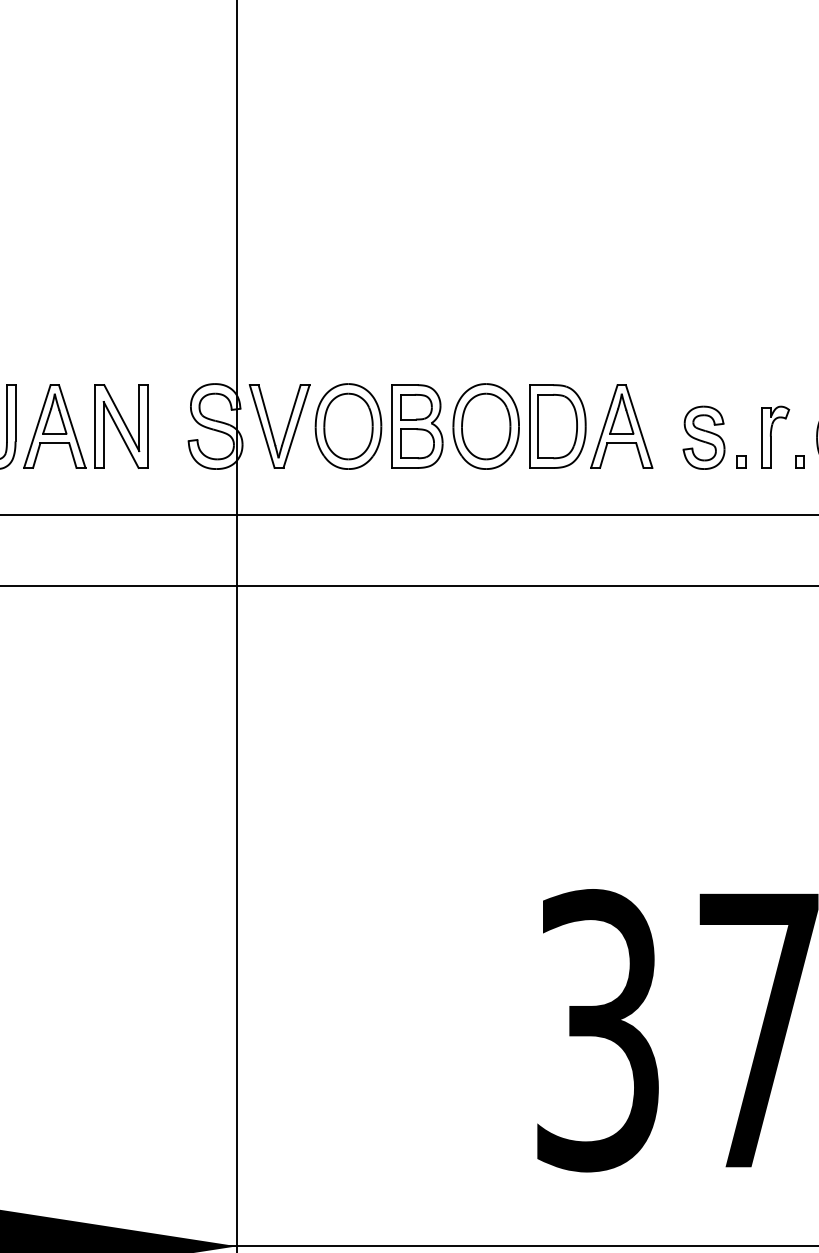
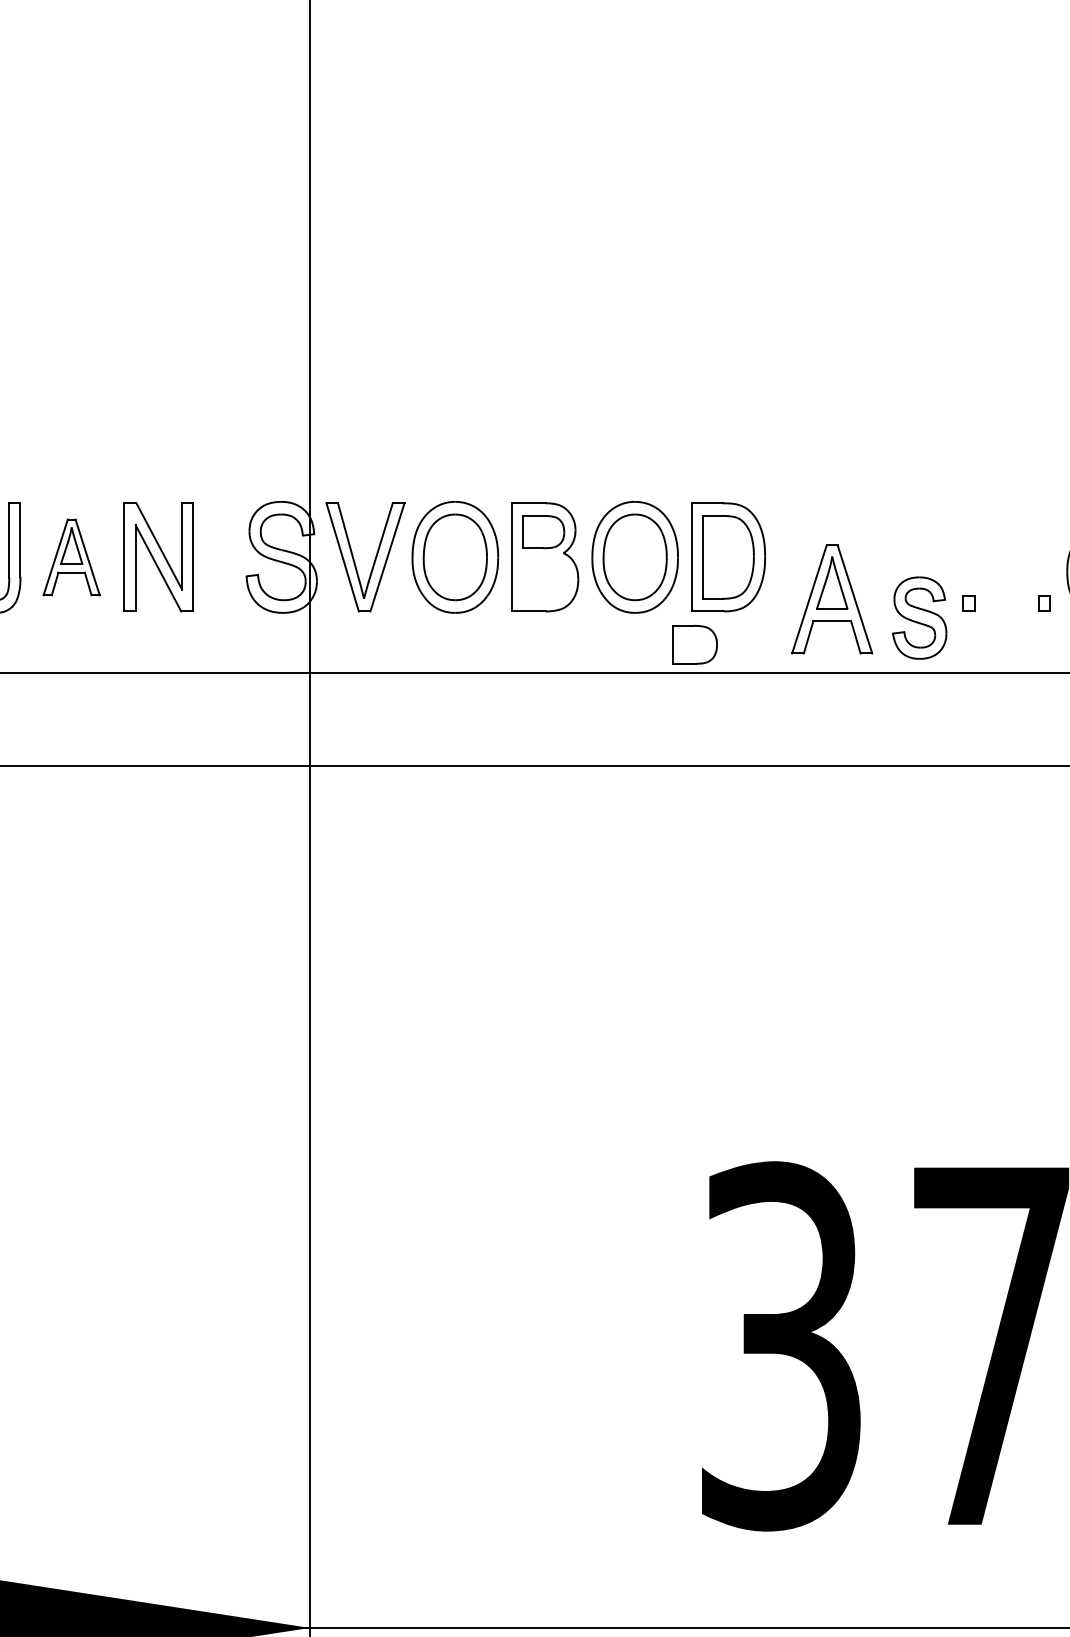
part: (54, 426) -> (71, 557), size x0.7
part: (621, 426) -> (832, 599), moved
part: (775, 436) -> (1013, 570), removed
part: (703, 437) -> (919, 617), moved
part: (416, 443) -> (694, 644), moved

